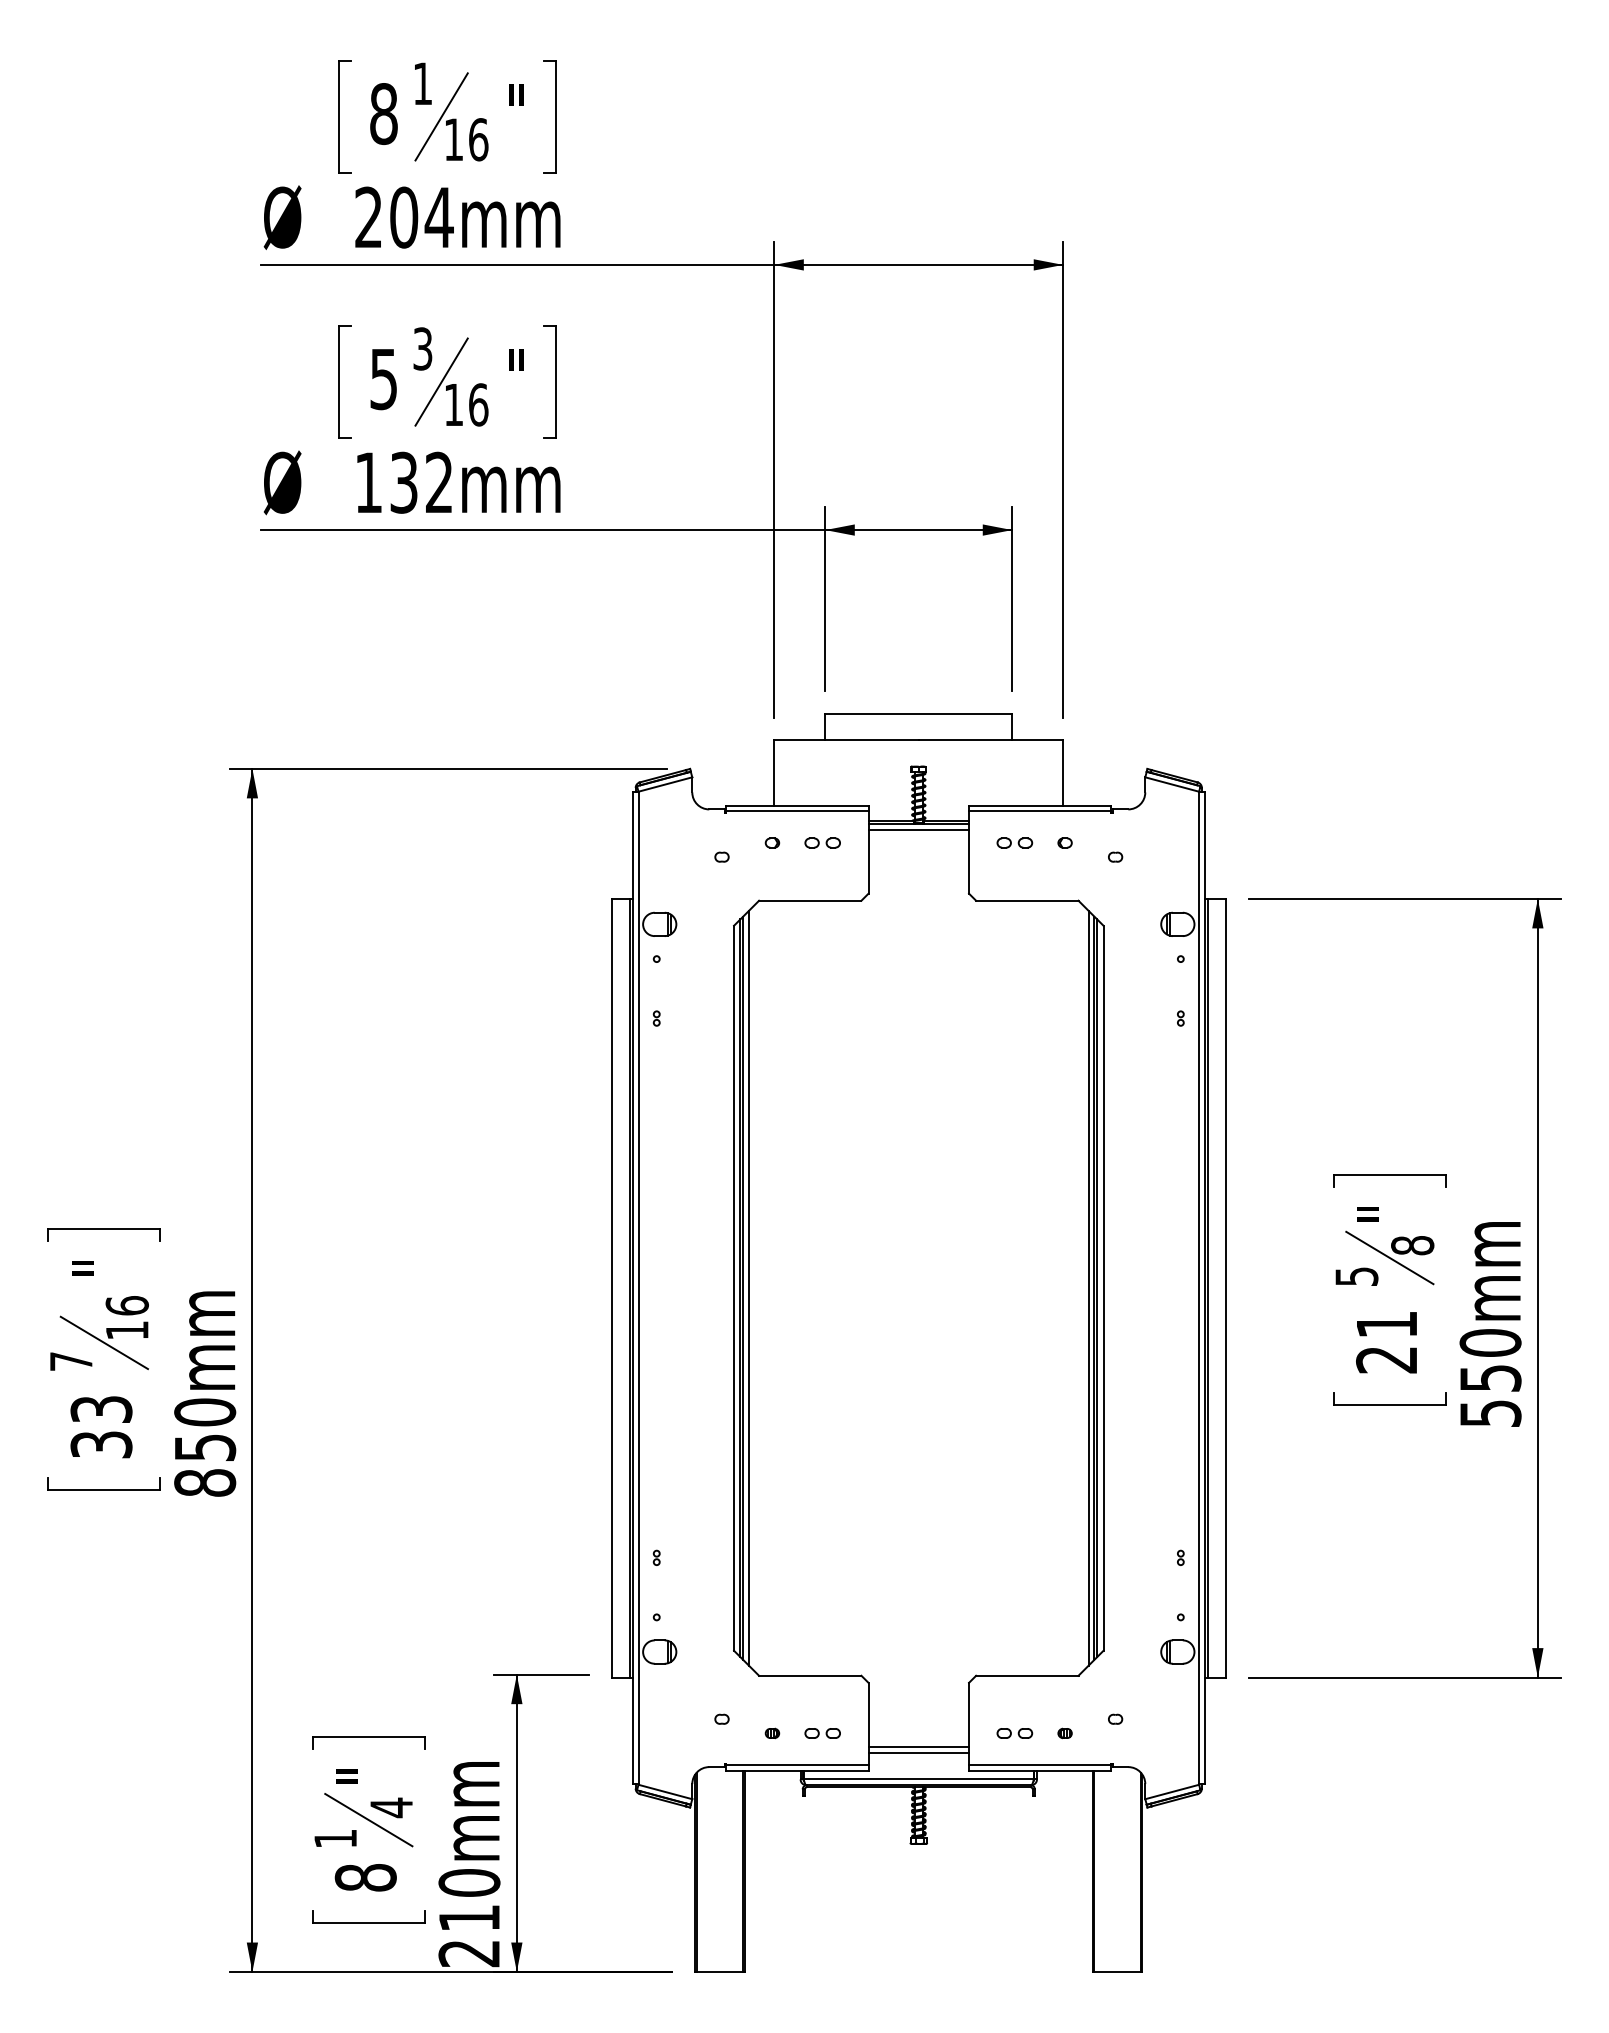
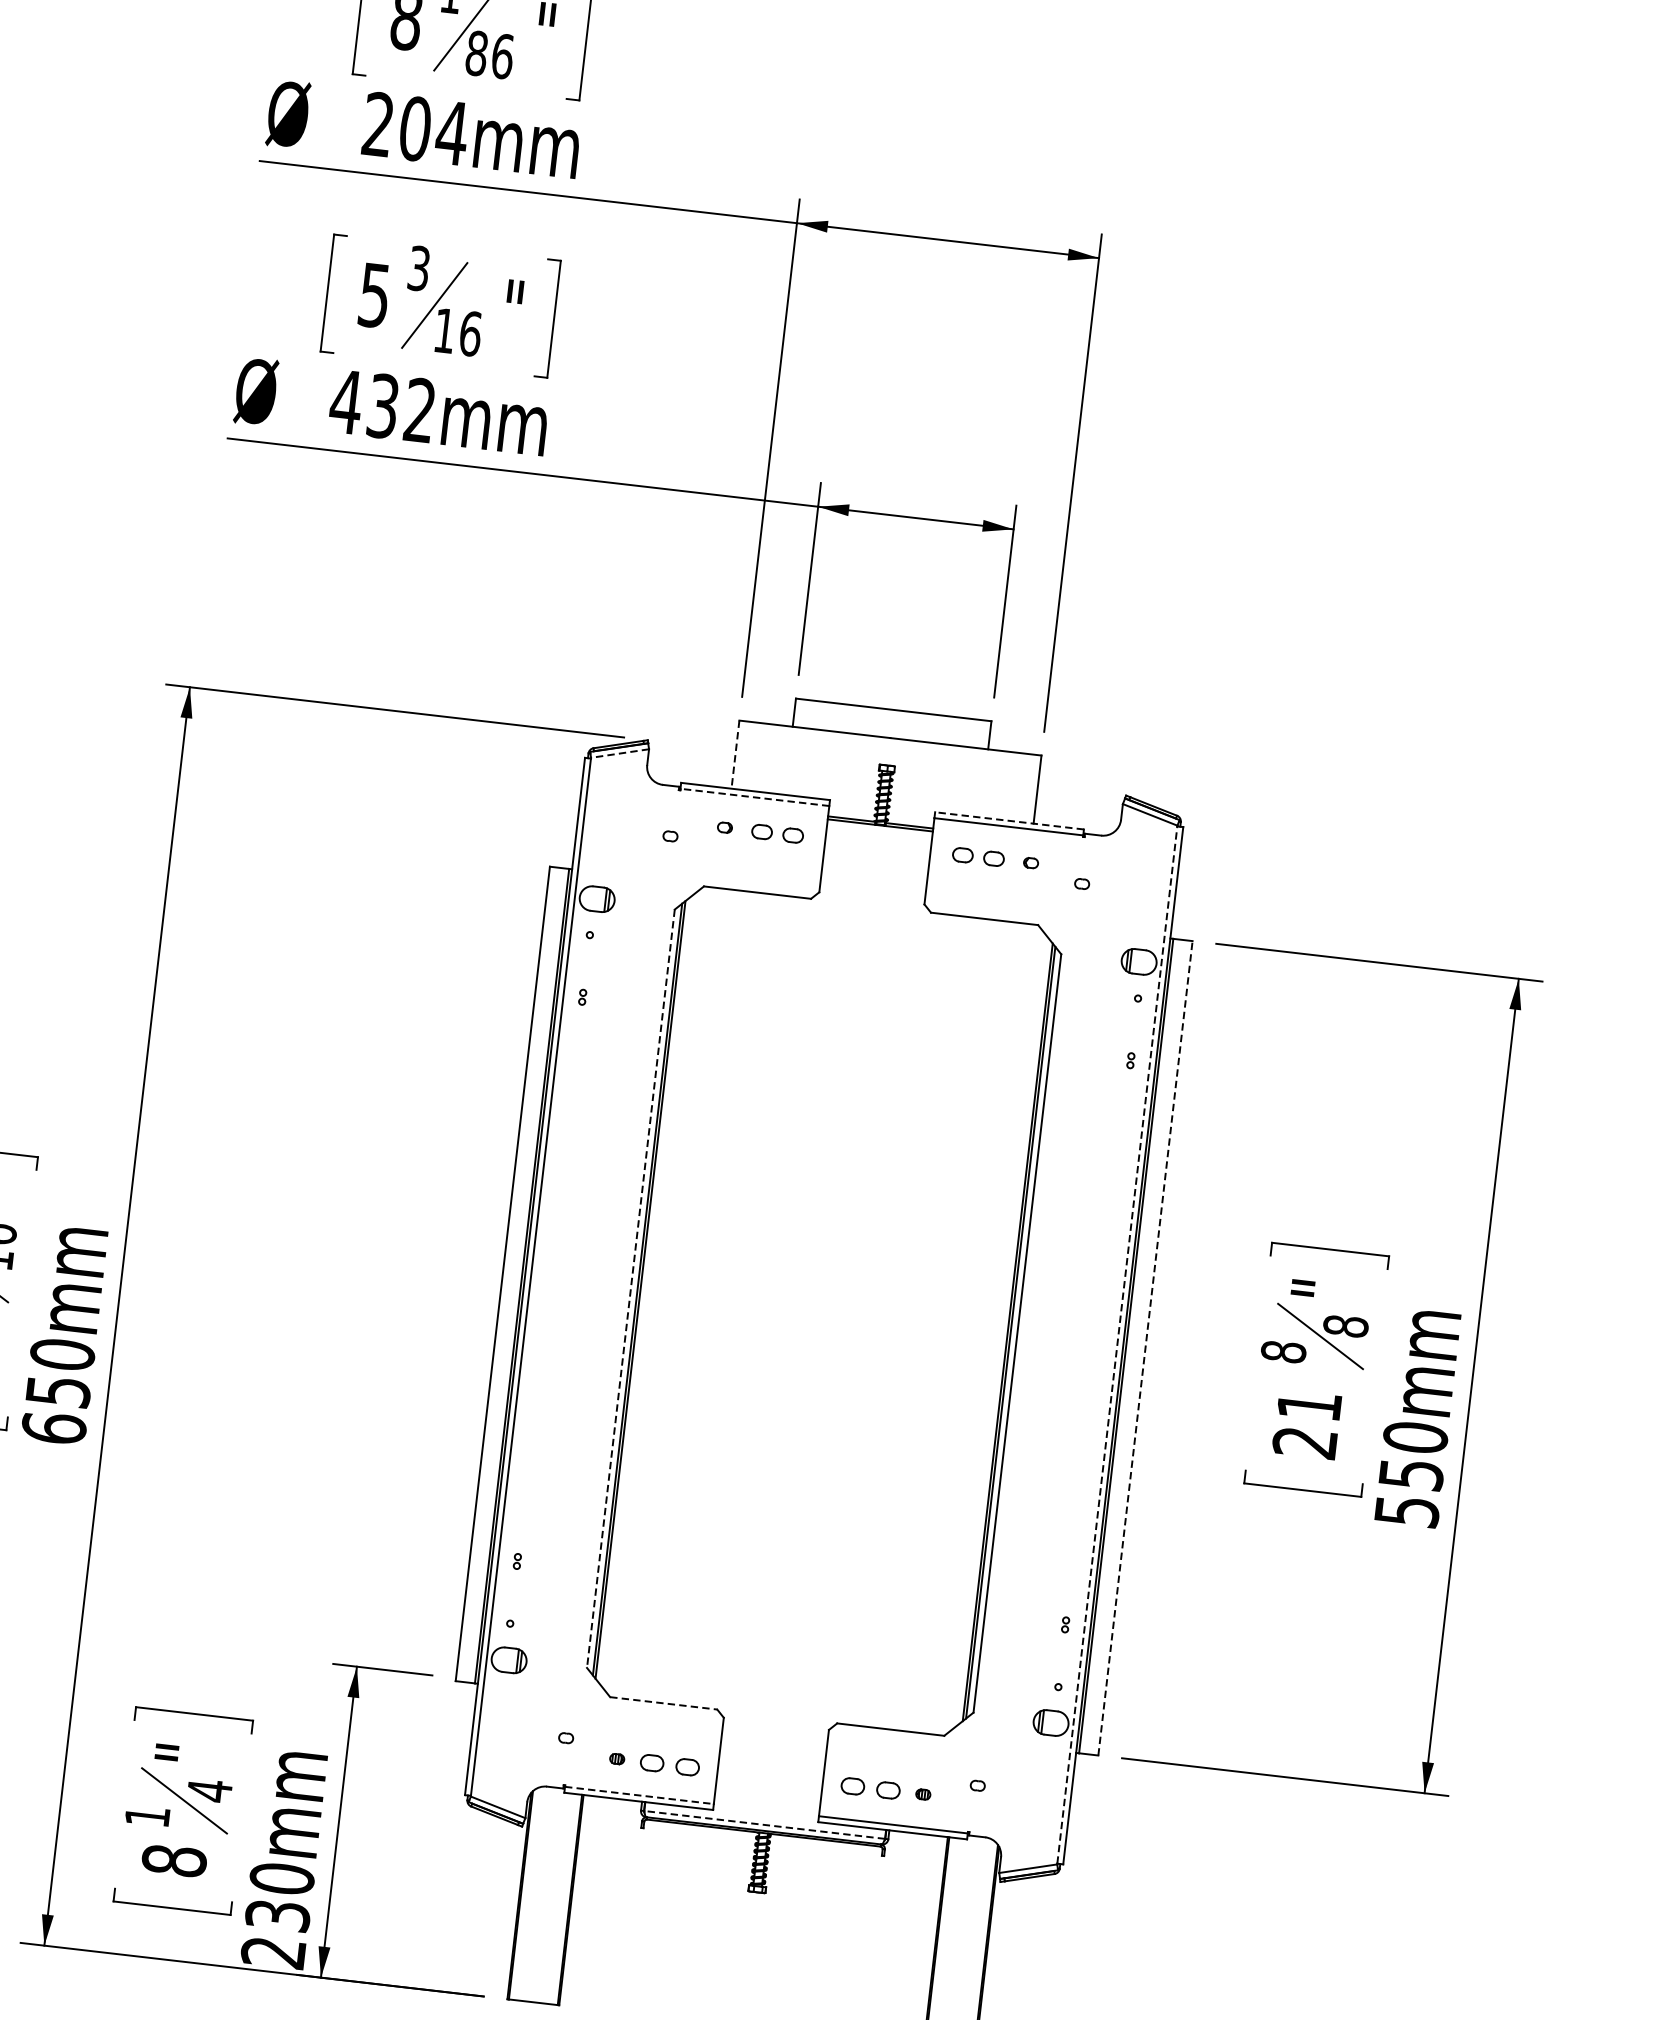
text: (453, 139) -> (476, 53), 16 -> 86
text: (368, 482) -> (346, 401), 132mm -> 432mm
line: (774, 772) -> (735, 754), solid -> dashed
line: (665, 784) -> (620, 753), solid -> dashed
line: (1039, 805) -> (1008, 820), solid -> dashed
line: (796, 811) -> (753, 797), solid -> dashed
line: (918, 829) -> (879, 831), removed
part: (822, 842) -> (777, 833), size x1.4
part: (1014, 842) -> (978, 856), size x1.4
text: (1356, 1276) -> (1283, 1351), 5 -> 8
line: (748, 1287) -> (646, 1289), removed
line: (1088, 1287) -> (1001, 1330), removed
line: (1225, 1287) -> (1145, 1347), solid -> dashed
line: (734, 1288) -> (631, 1289), solid -> dashed
line: (1199, 1288) -> (1117, 1345), solid -> dashed
text: (205, 1482) -> (54, 1427), 850mm -> 650mm
line: (810, 1675) -> (664, 1703), solid -> dashed
part: (822, 1733) -> (669, 1765), size x1.6
part: (1014, 1733) -> (870, 1788), size x1.6
line: (918, 1746) -> (768, 1790), removed
line: (918, 1752) -> (767, 1796), removed
line: (797, 1765) -> (639, 1795), solid -> dashed
line: (918, 1779) -> (764, 1824), solid -> dashed
text: (469, 1918) -> (277, 1915), 210mm -> 230mm

